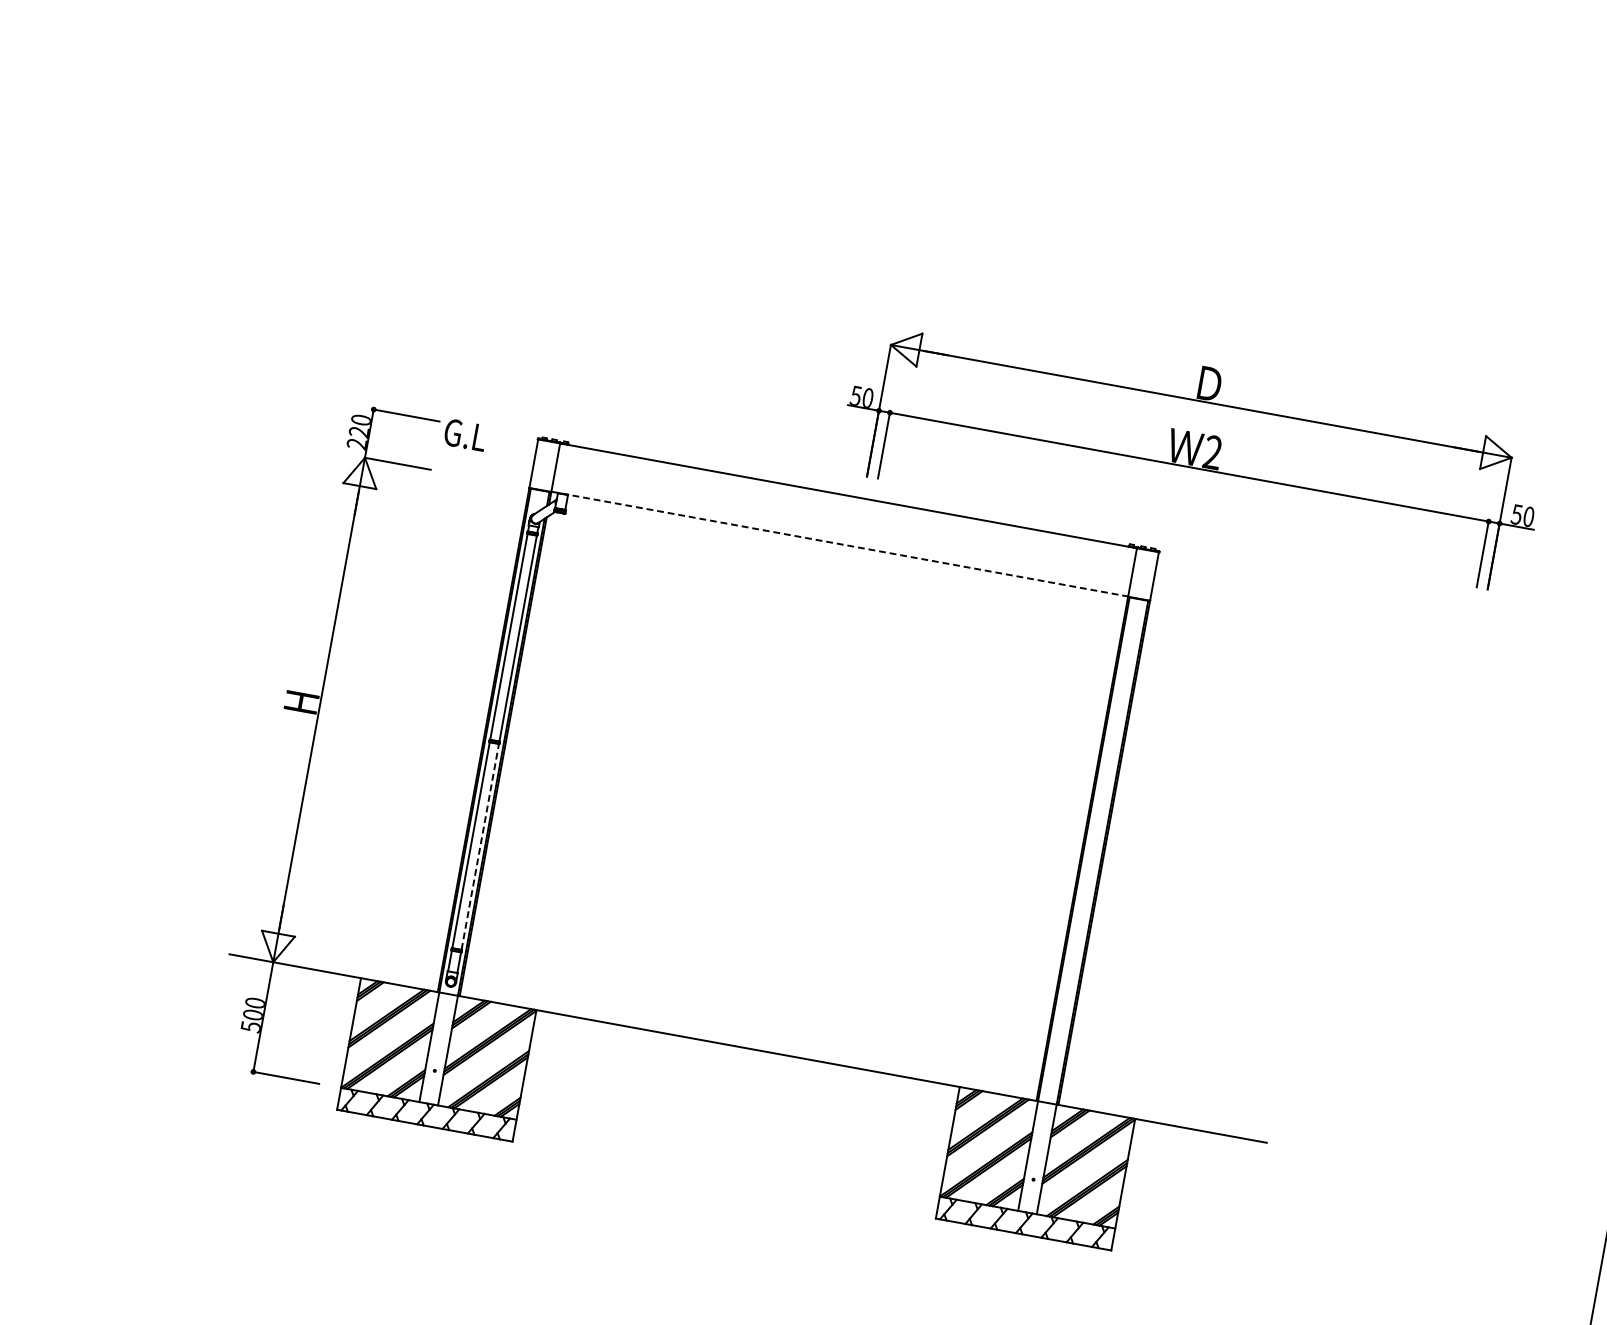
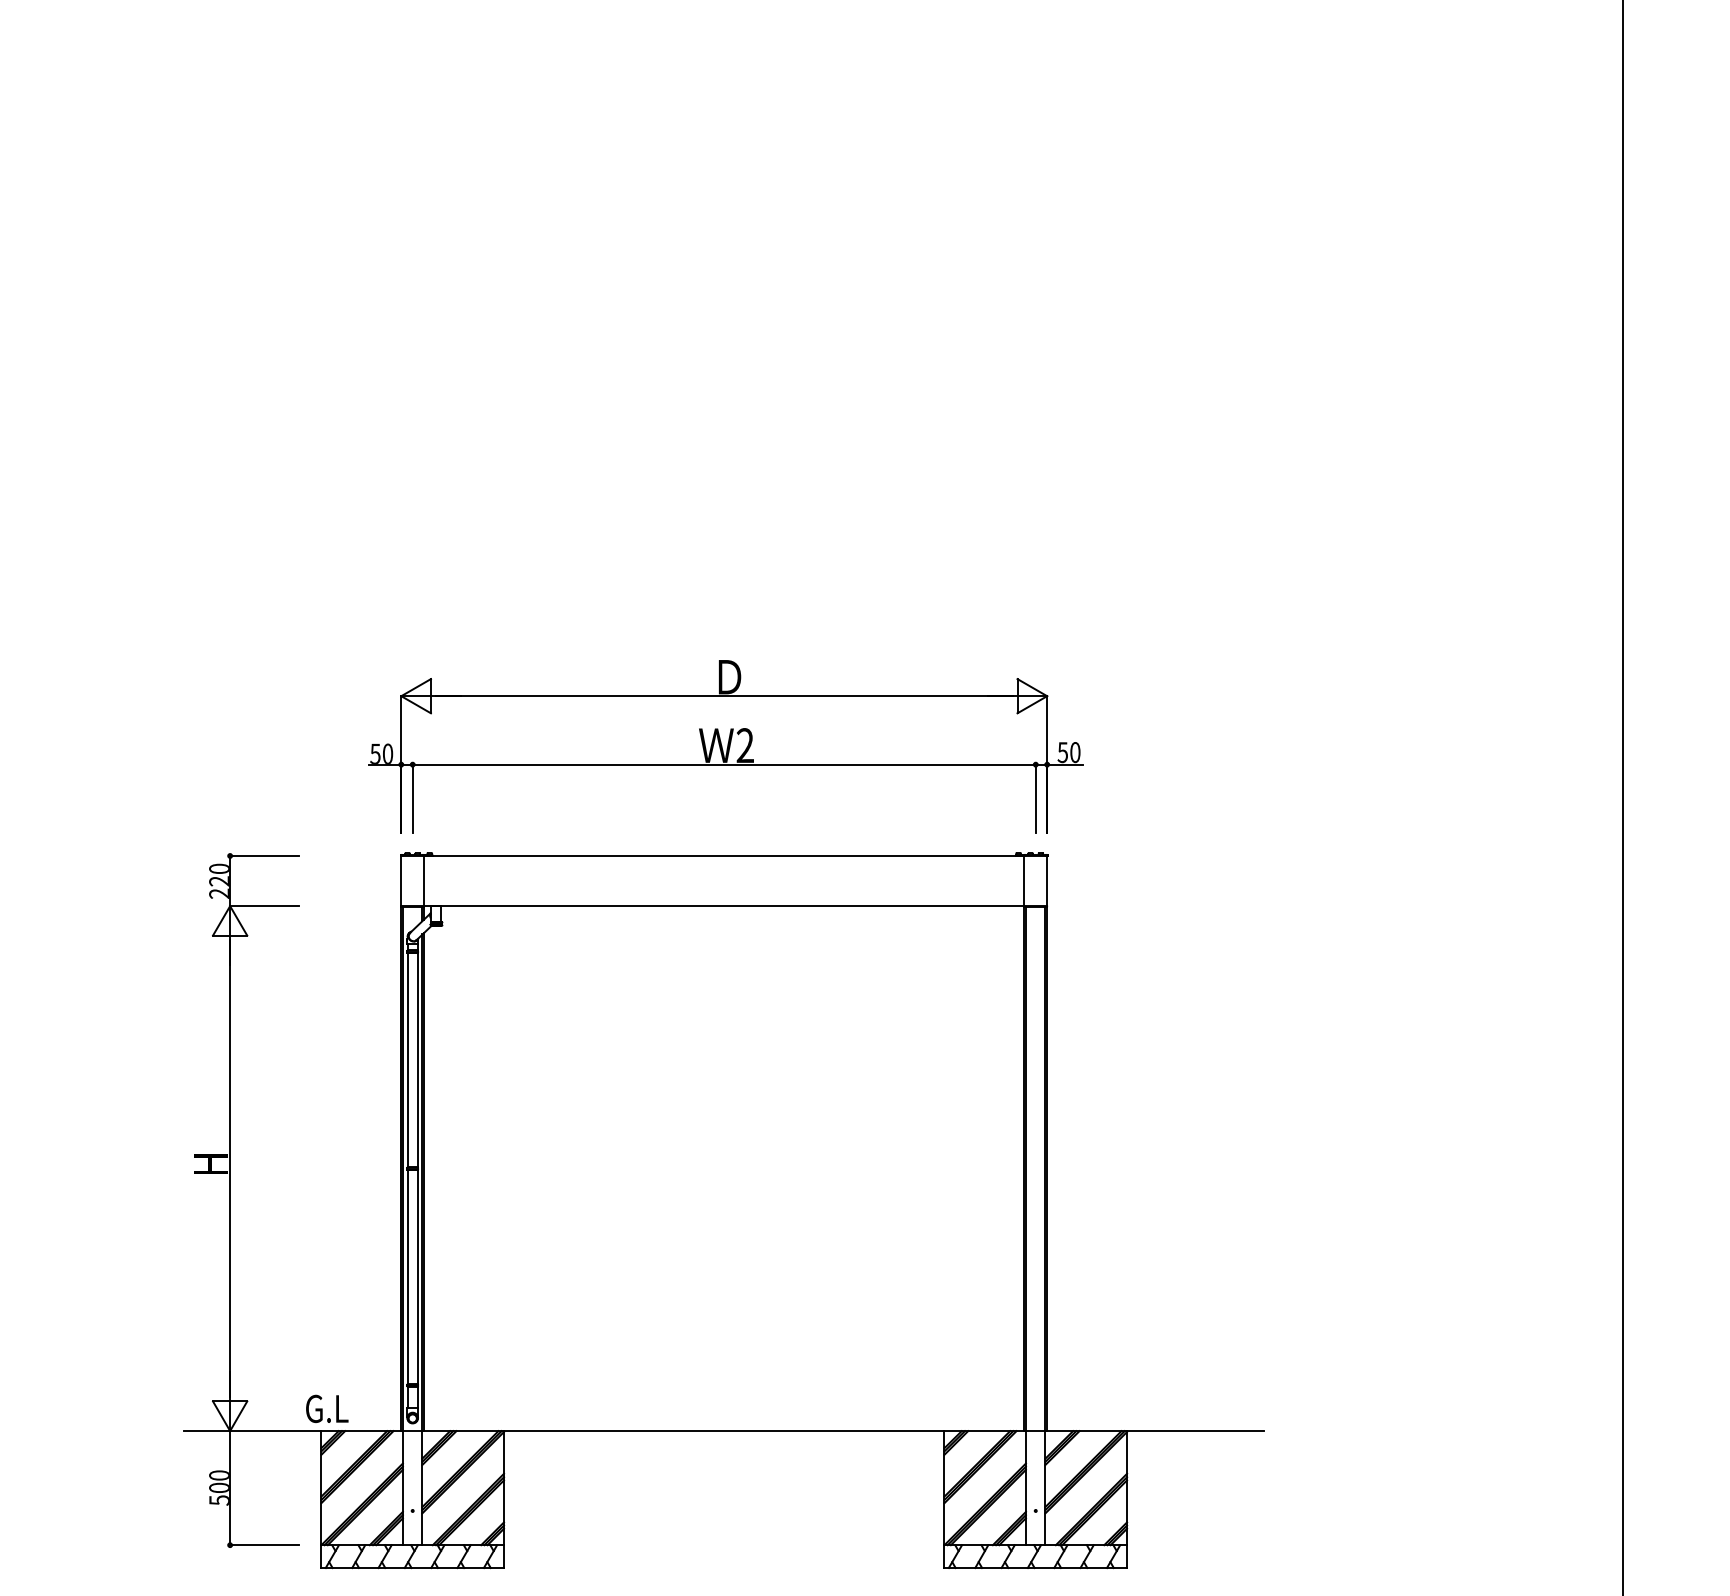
text: (465, 434) -> (327, 1408), moved
part: (1193, 449) -> (725, 746), moved
line: (839, 544) -> (724, 906), dashed -> solid
line: (480, 846) -> (417, 1276), dashed -> solid

